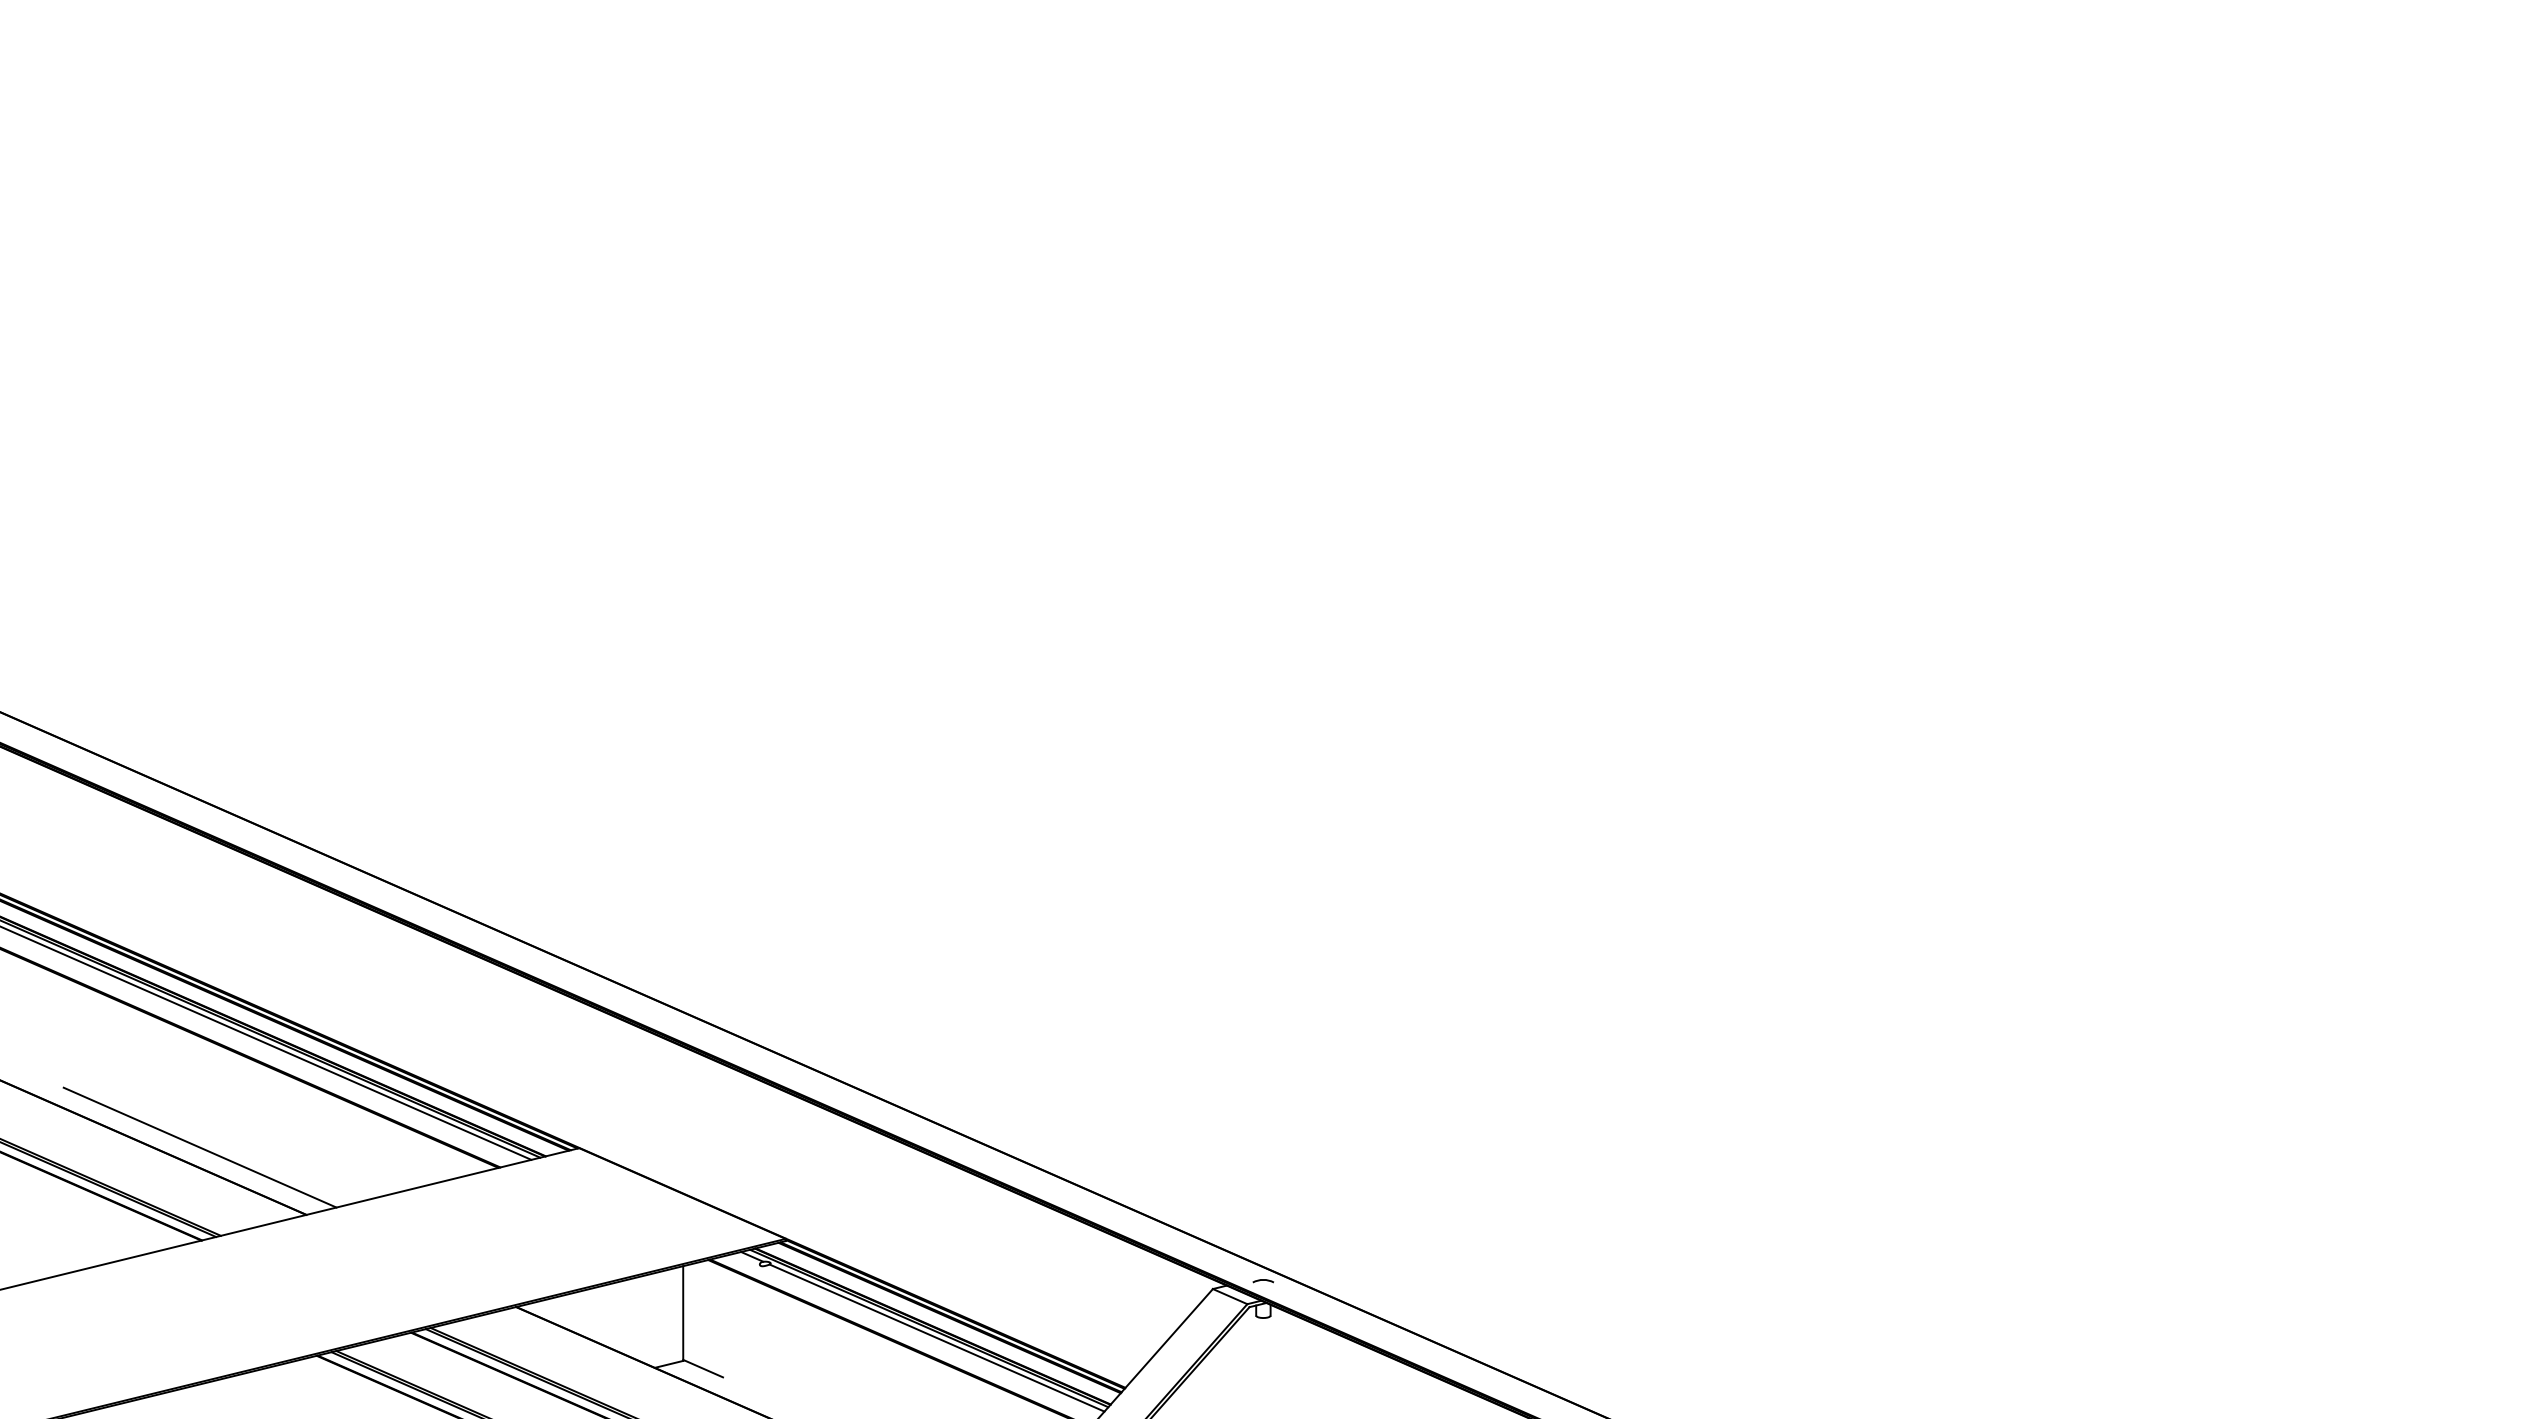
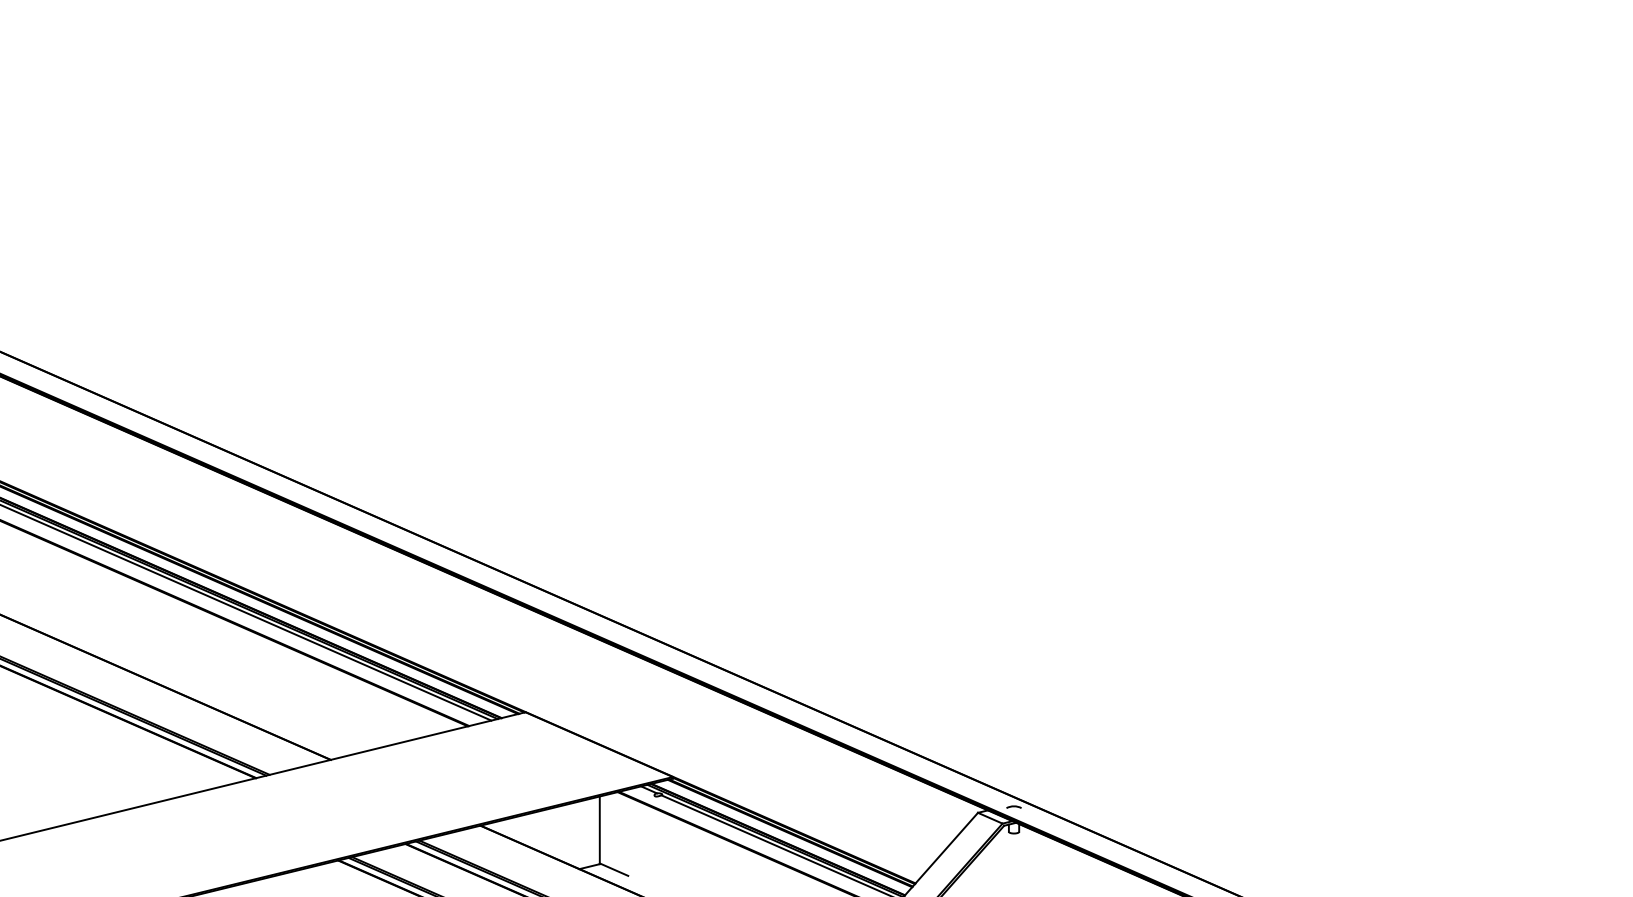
line: (199, 1147) -> (254, 711), removed

